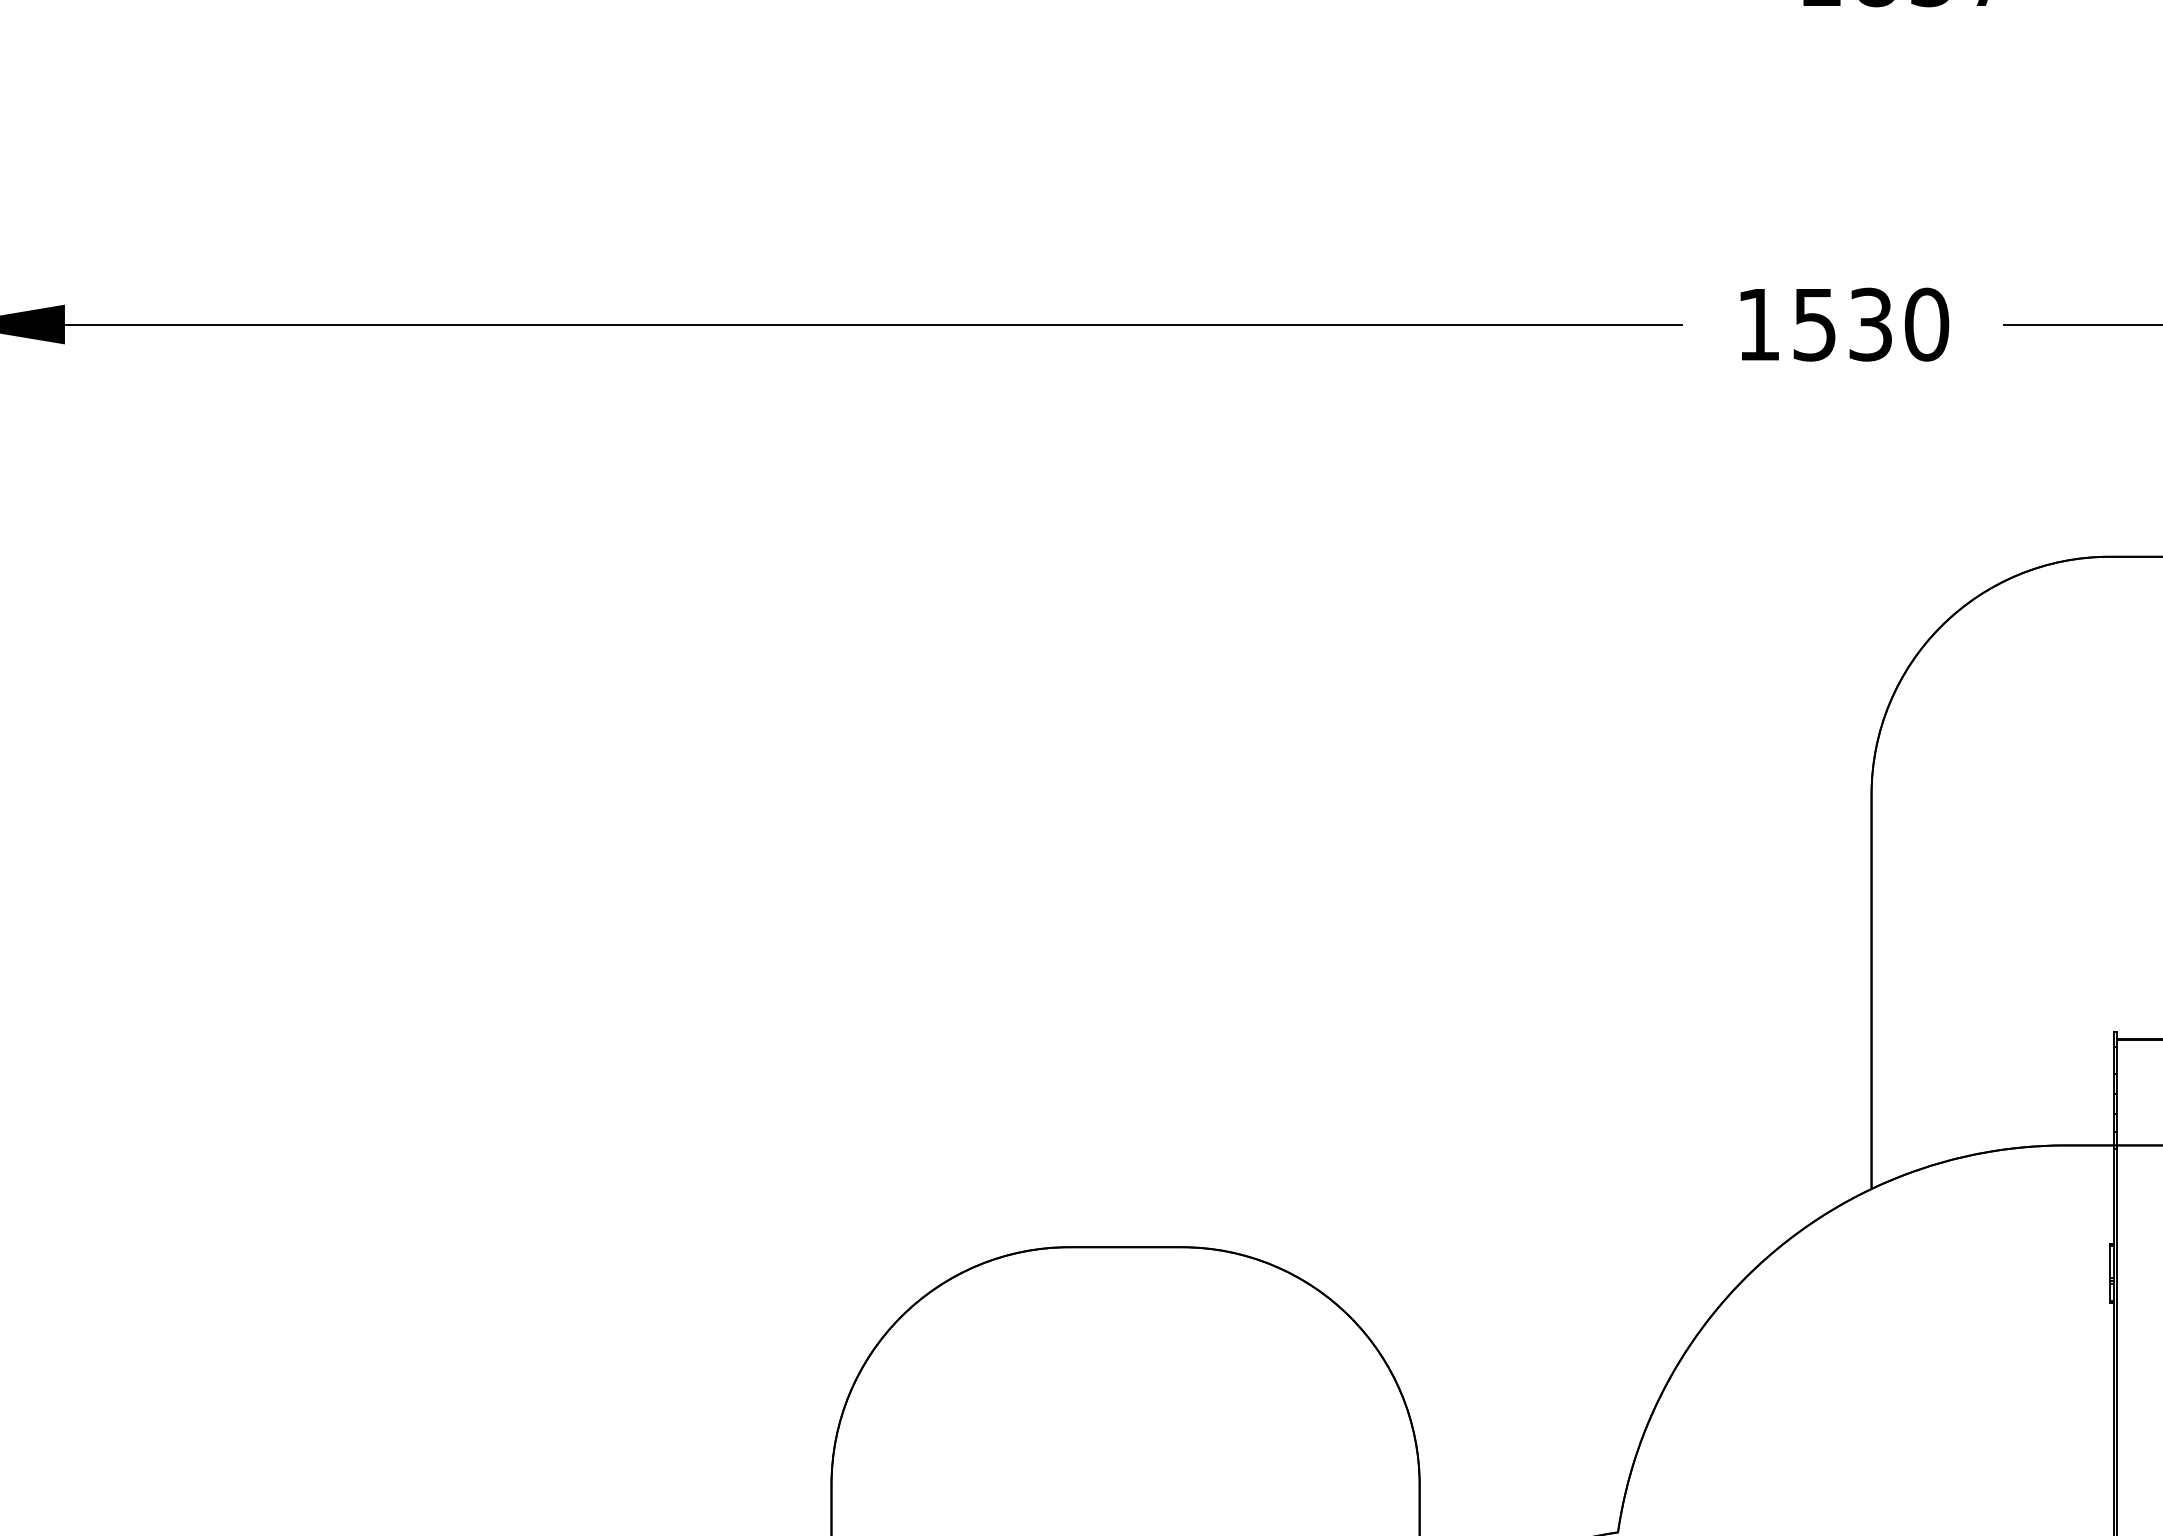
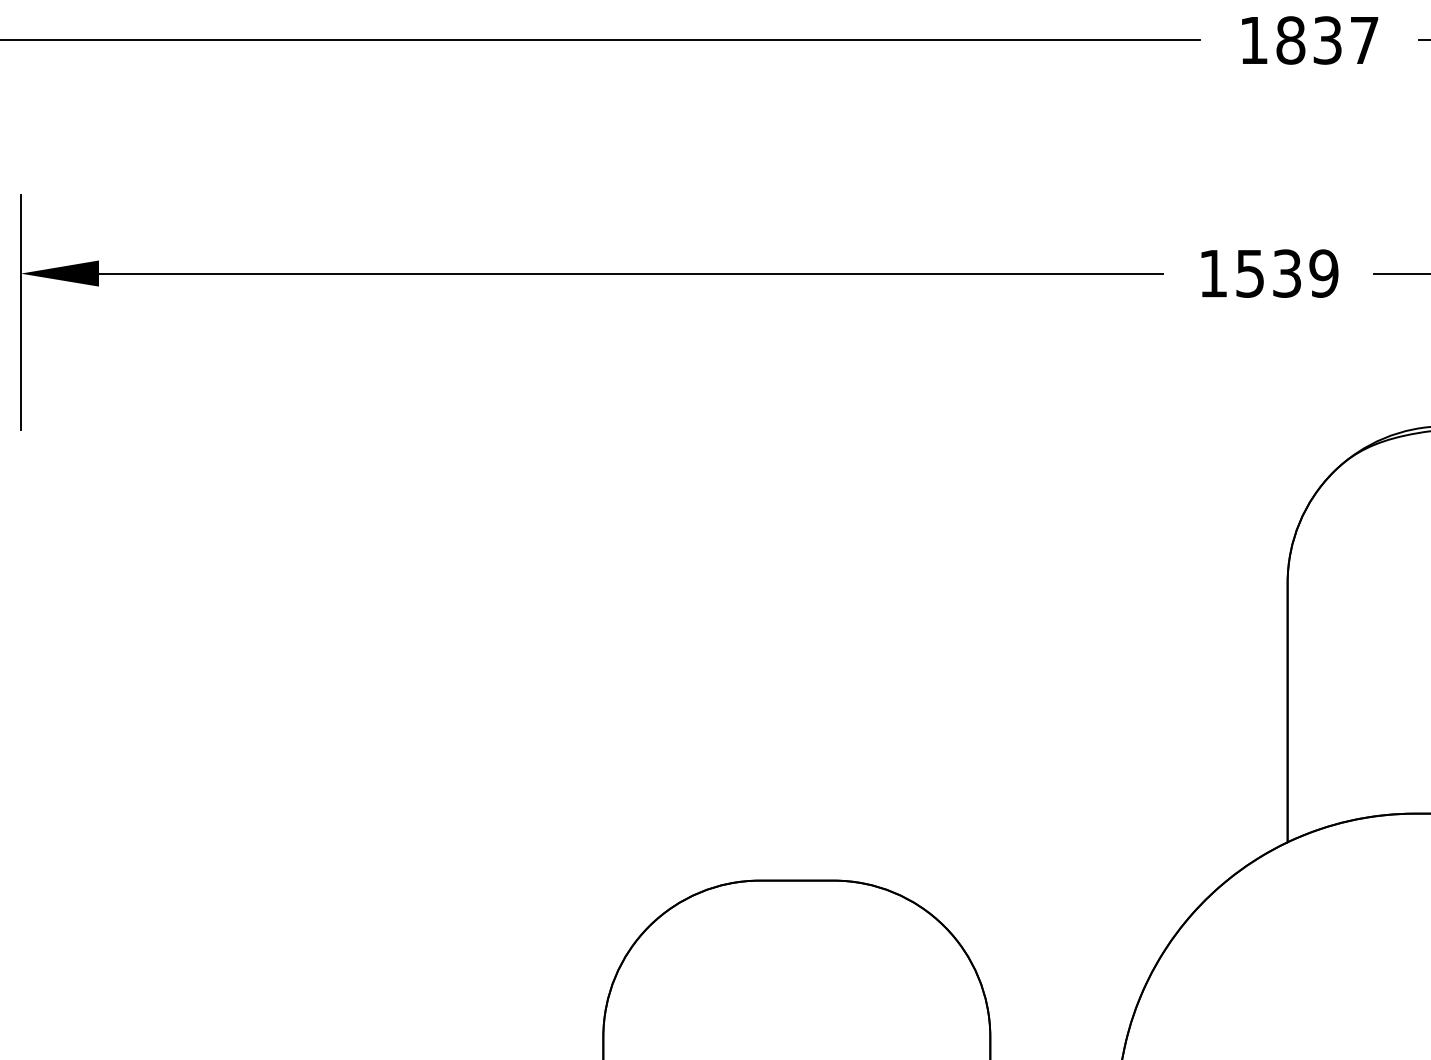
text: (1926, 324) -> (1323, 273), 1530 -> 1539

